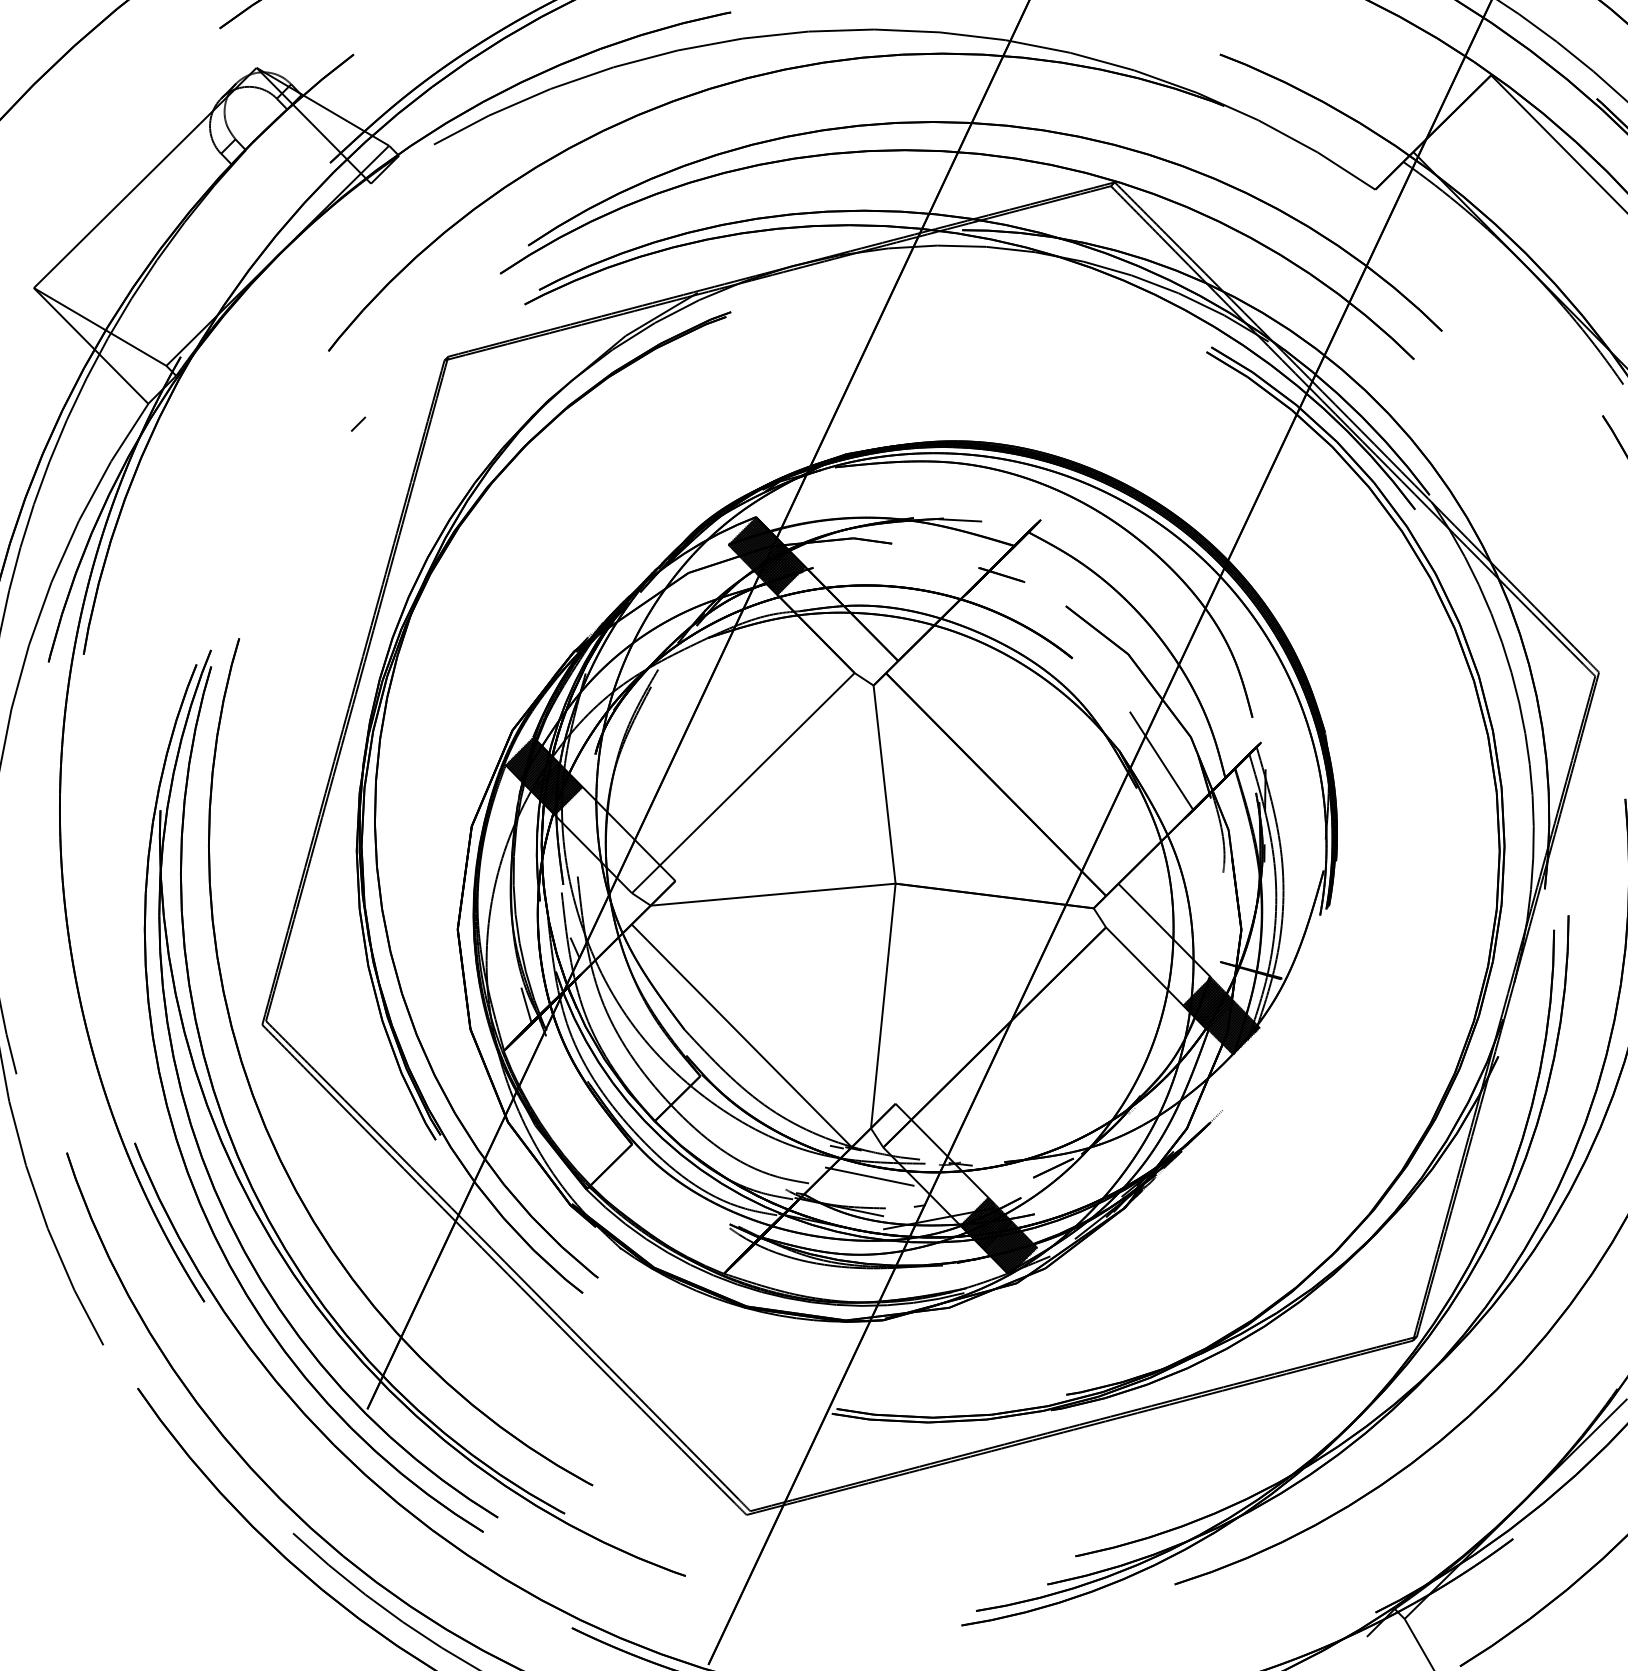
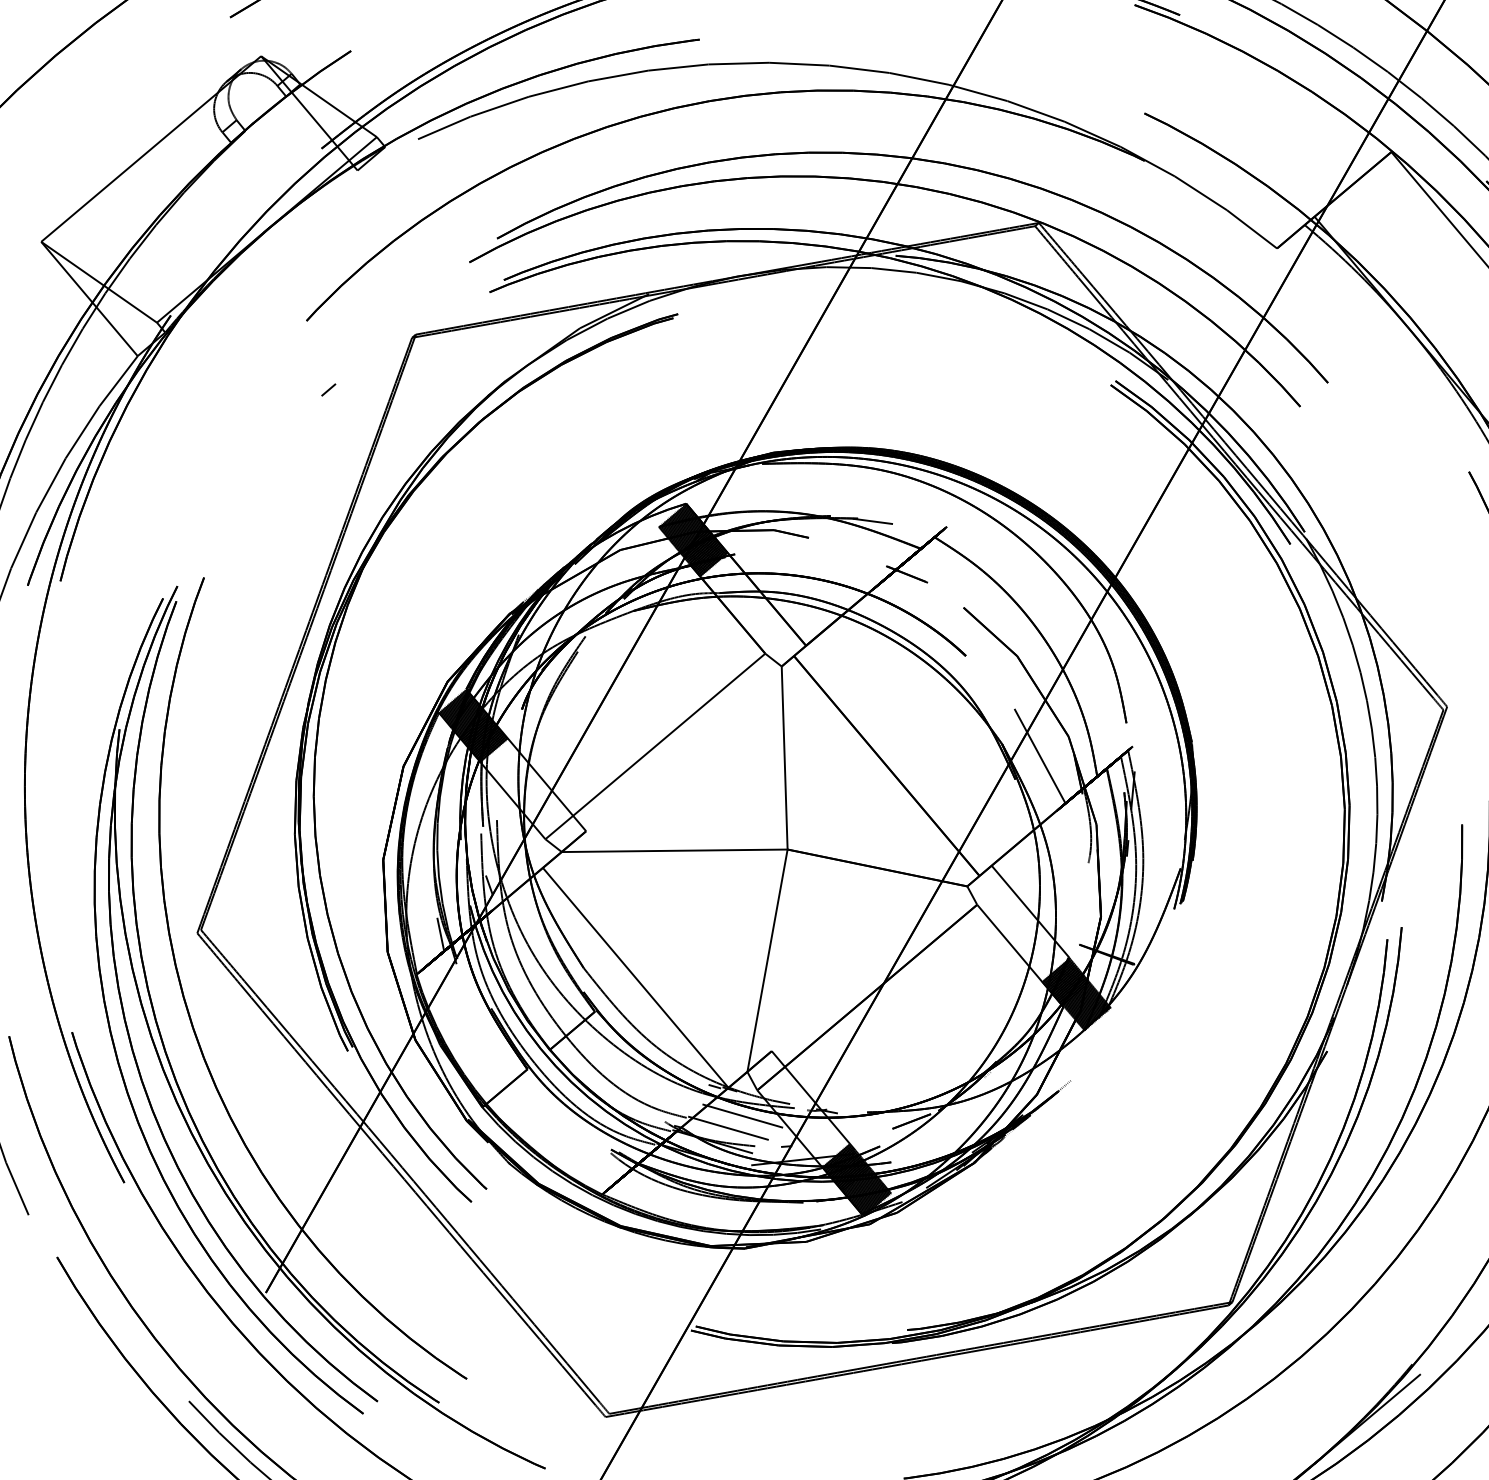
line: (854, 1190) -> (727, 1127), added

